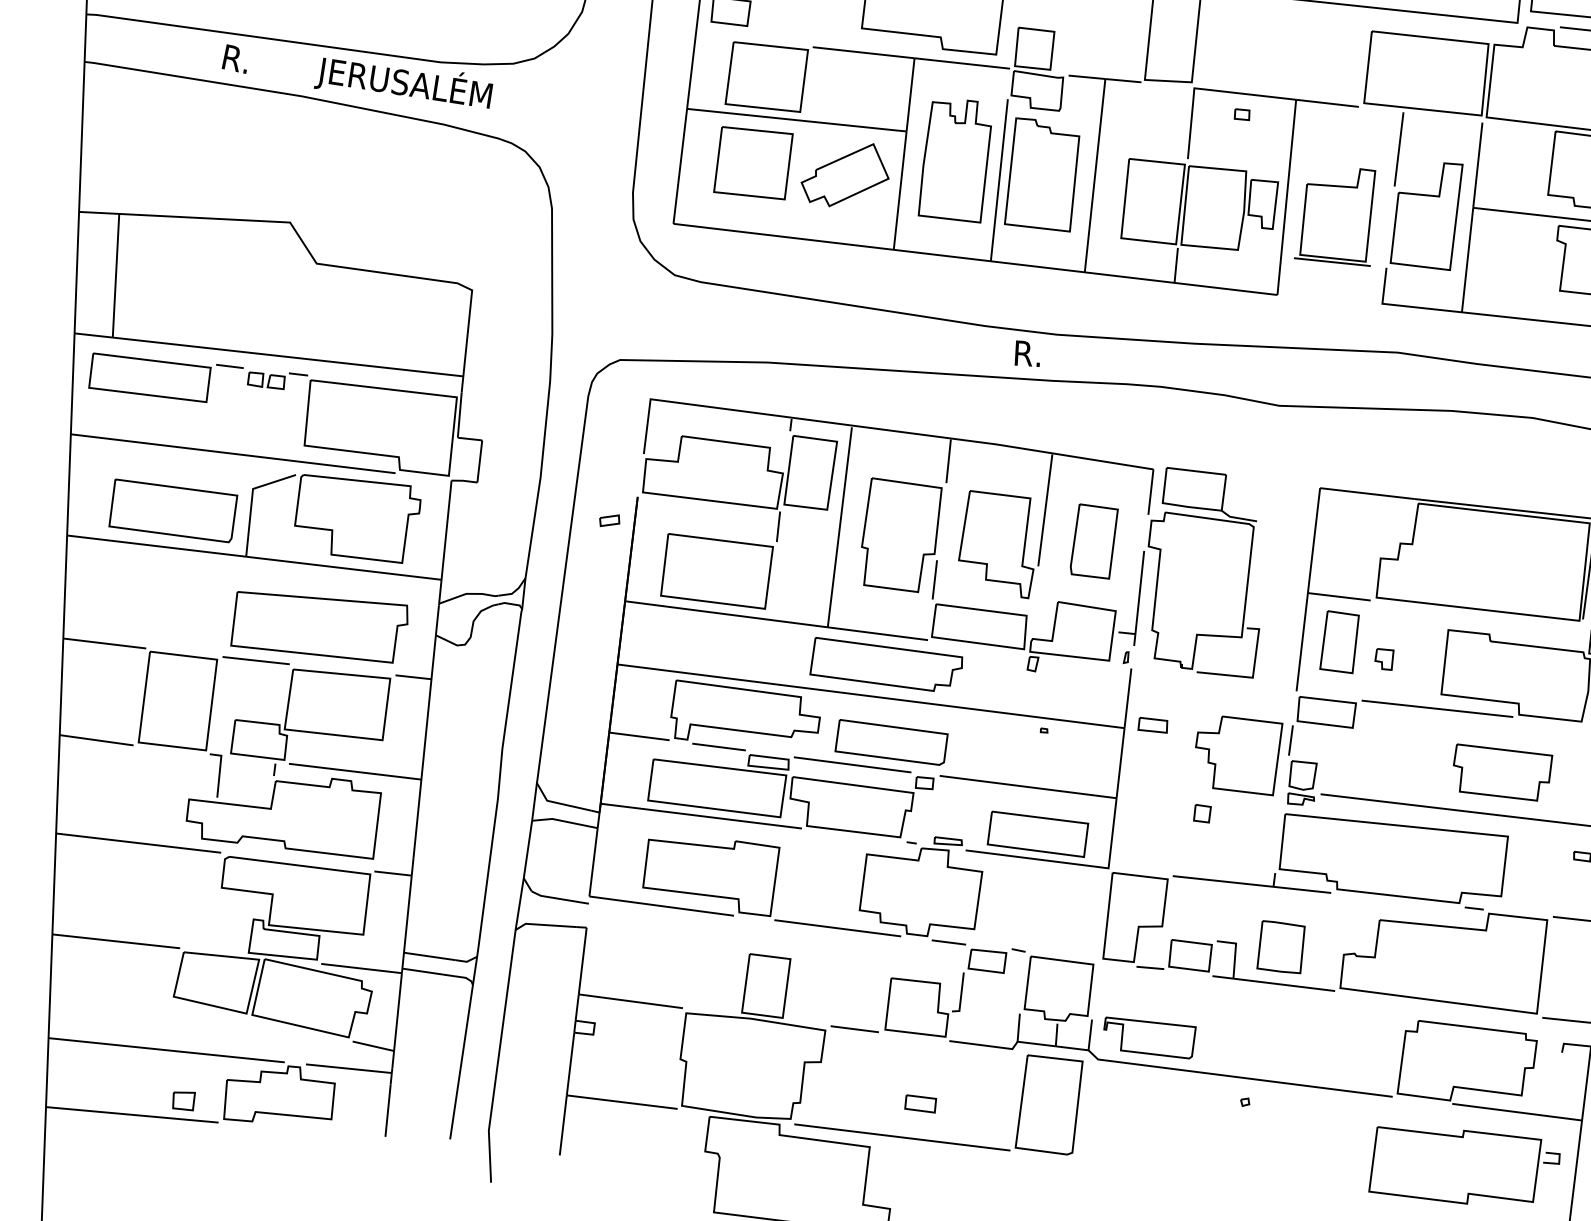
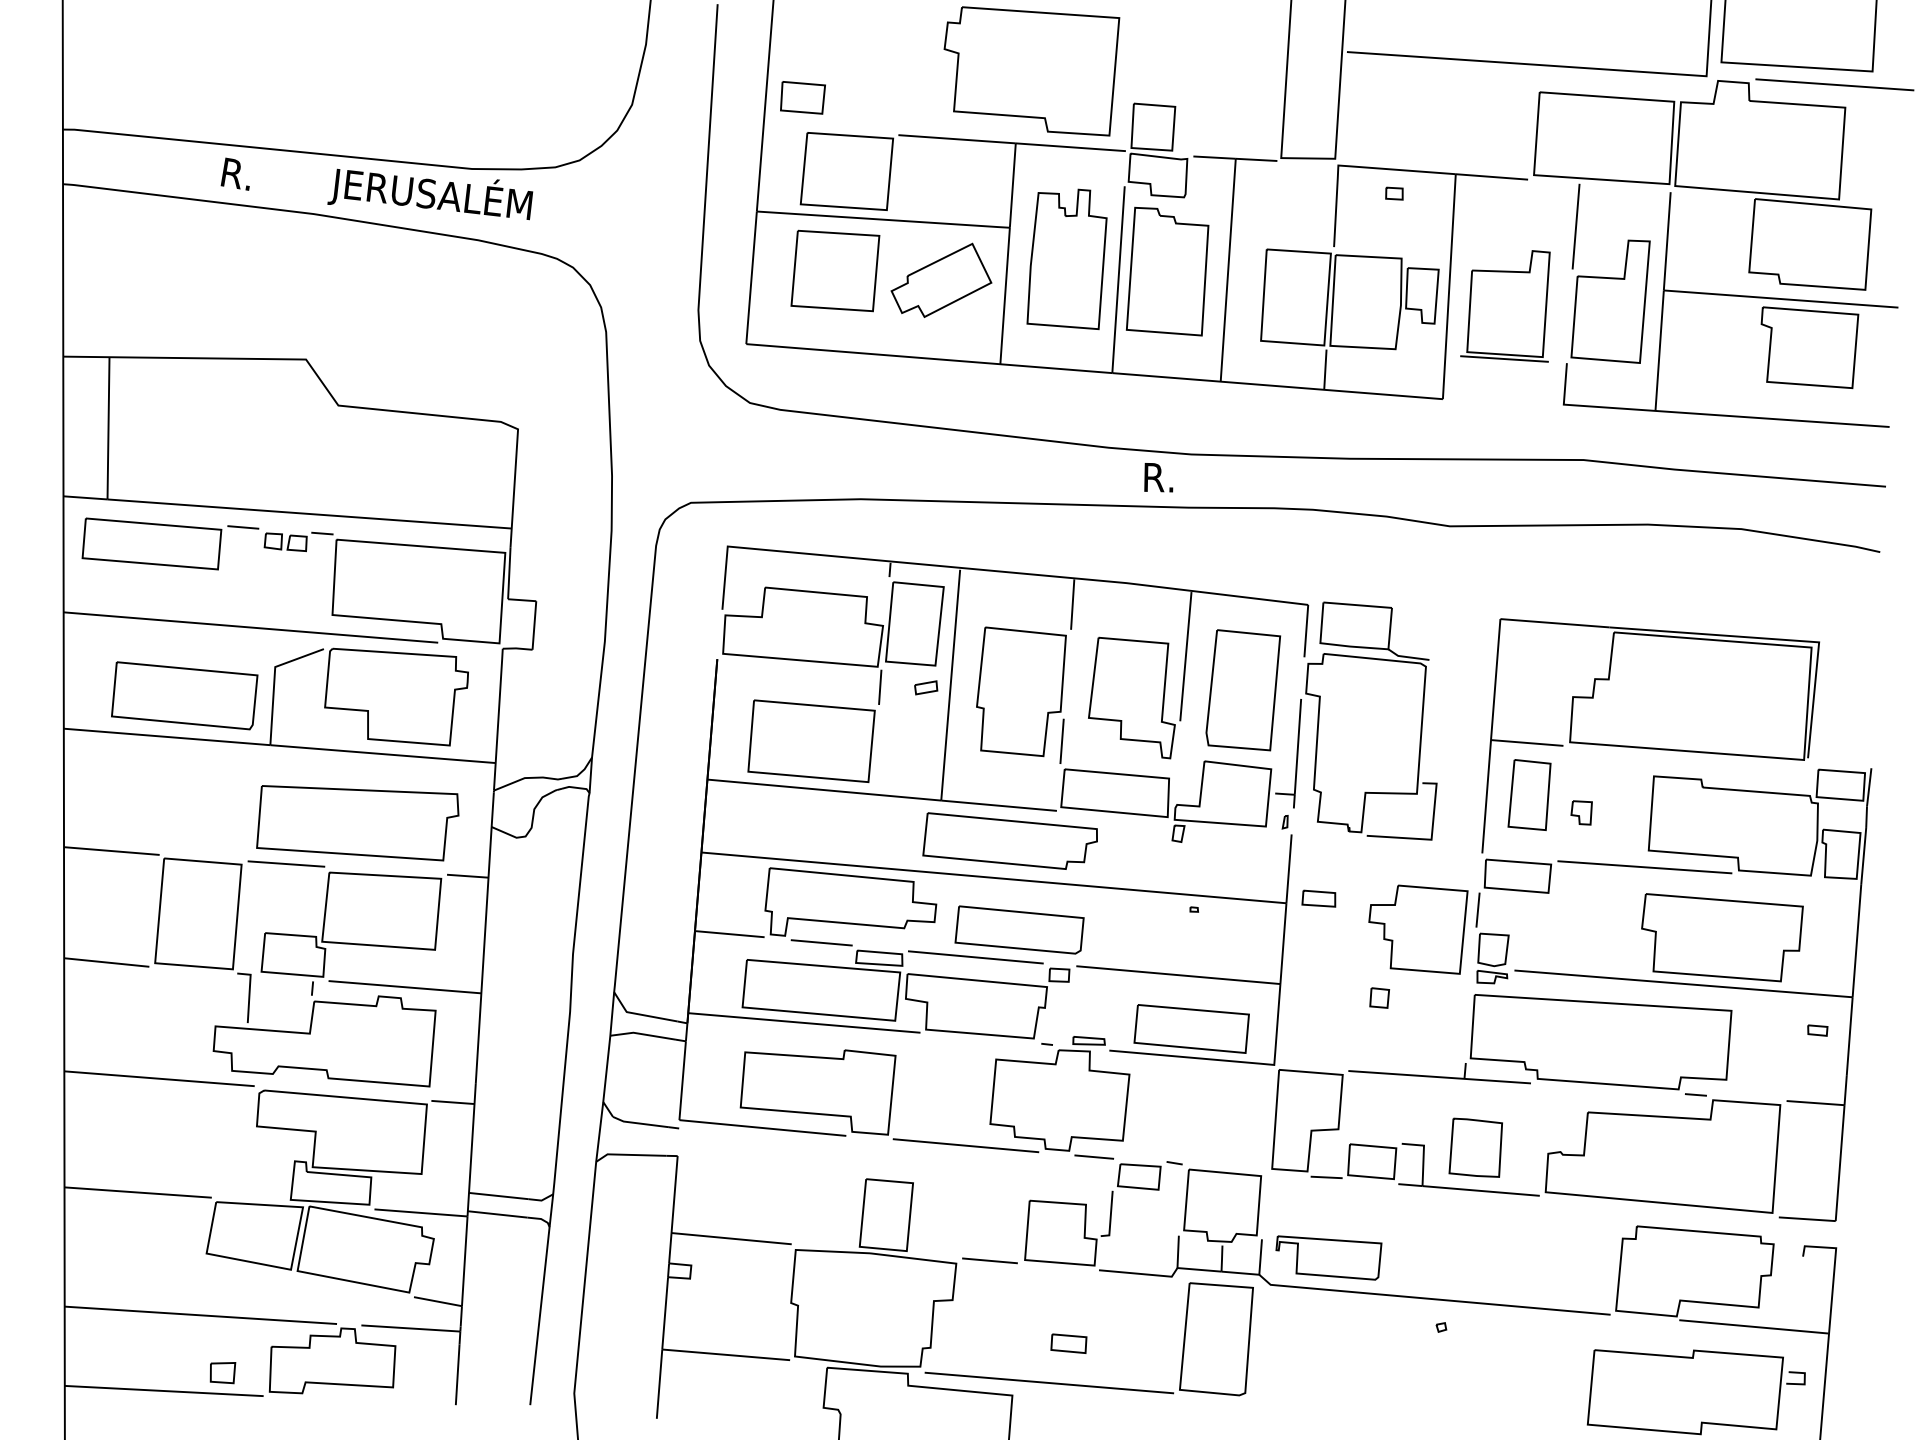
part: (610, 520) -> (926, 687), moved
part: (1094, 541) -> (1243, 690), size x1.43
part: (1502, 772) -> (1722, 937), size x1.43

